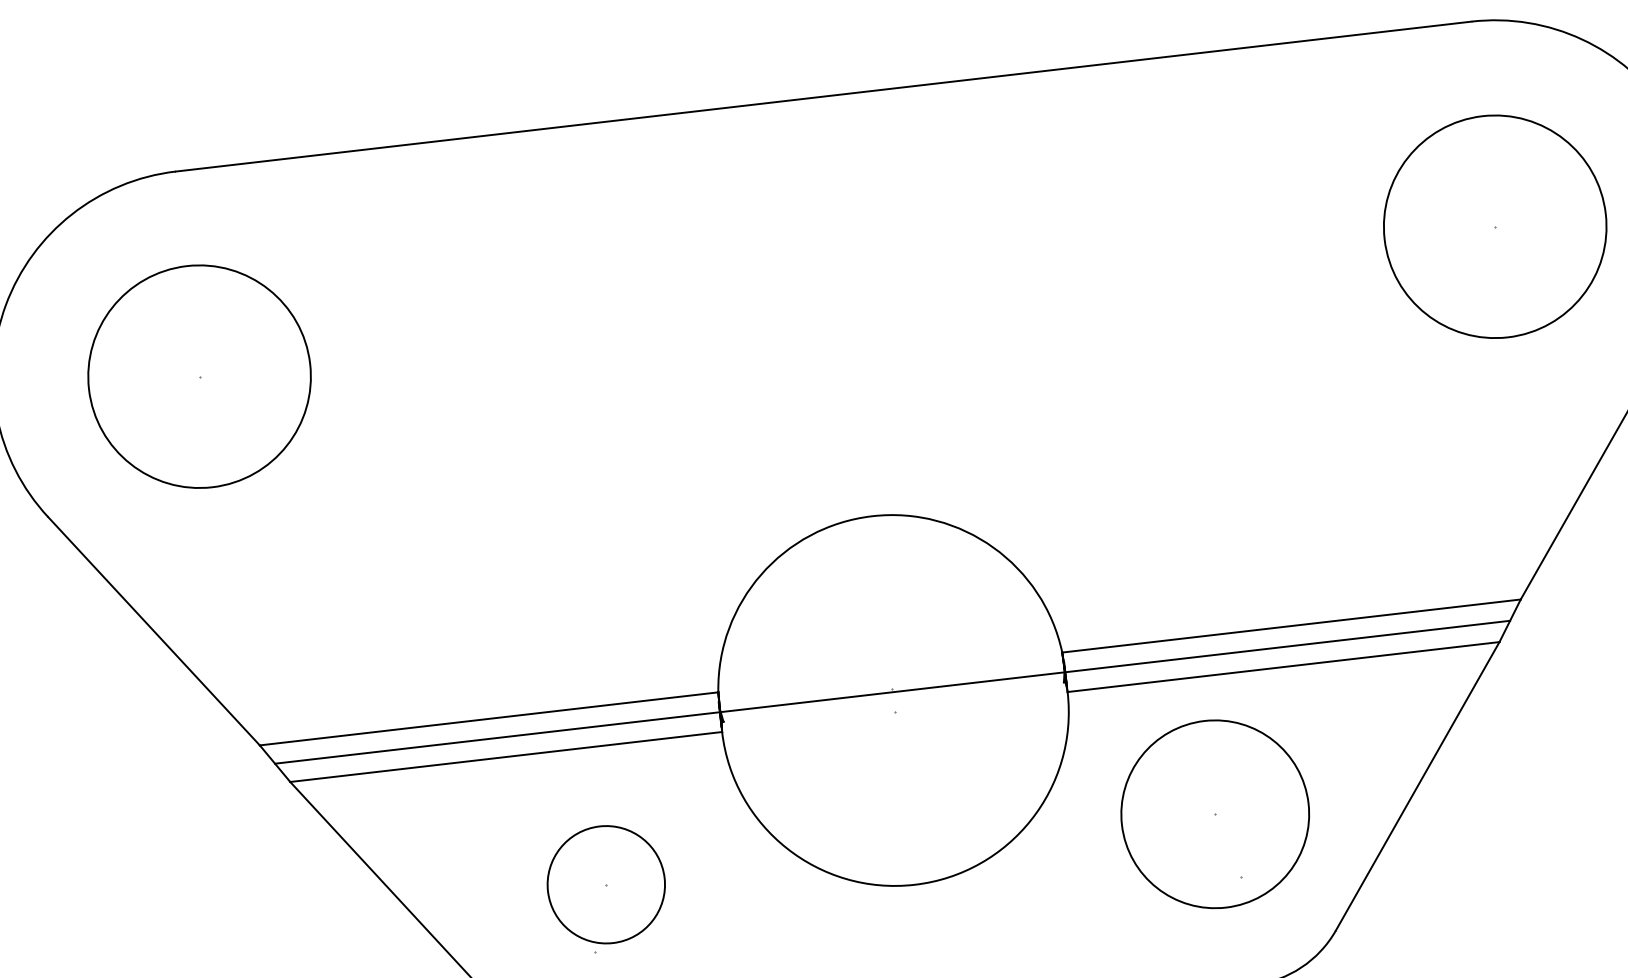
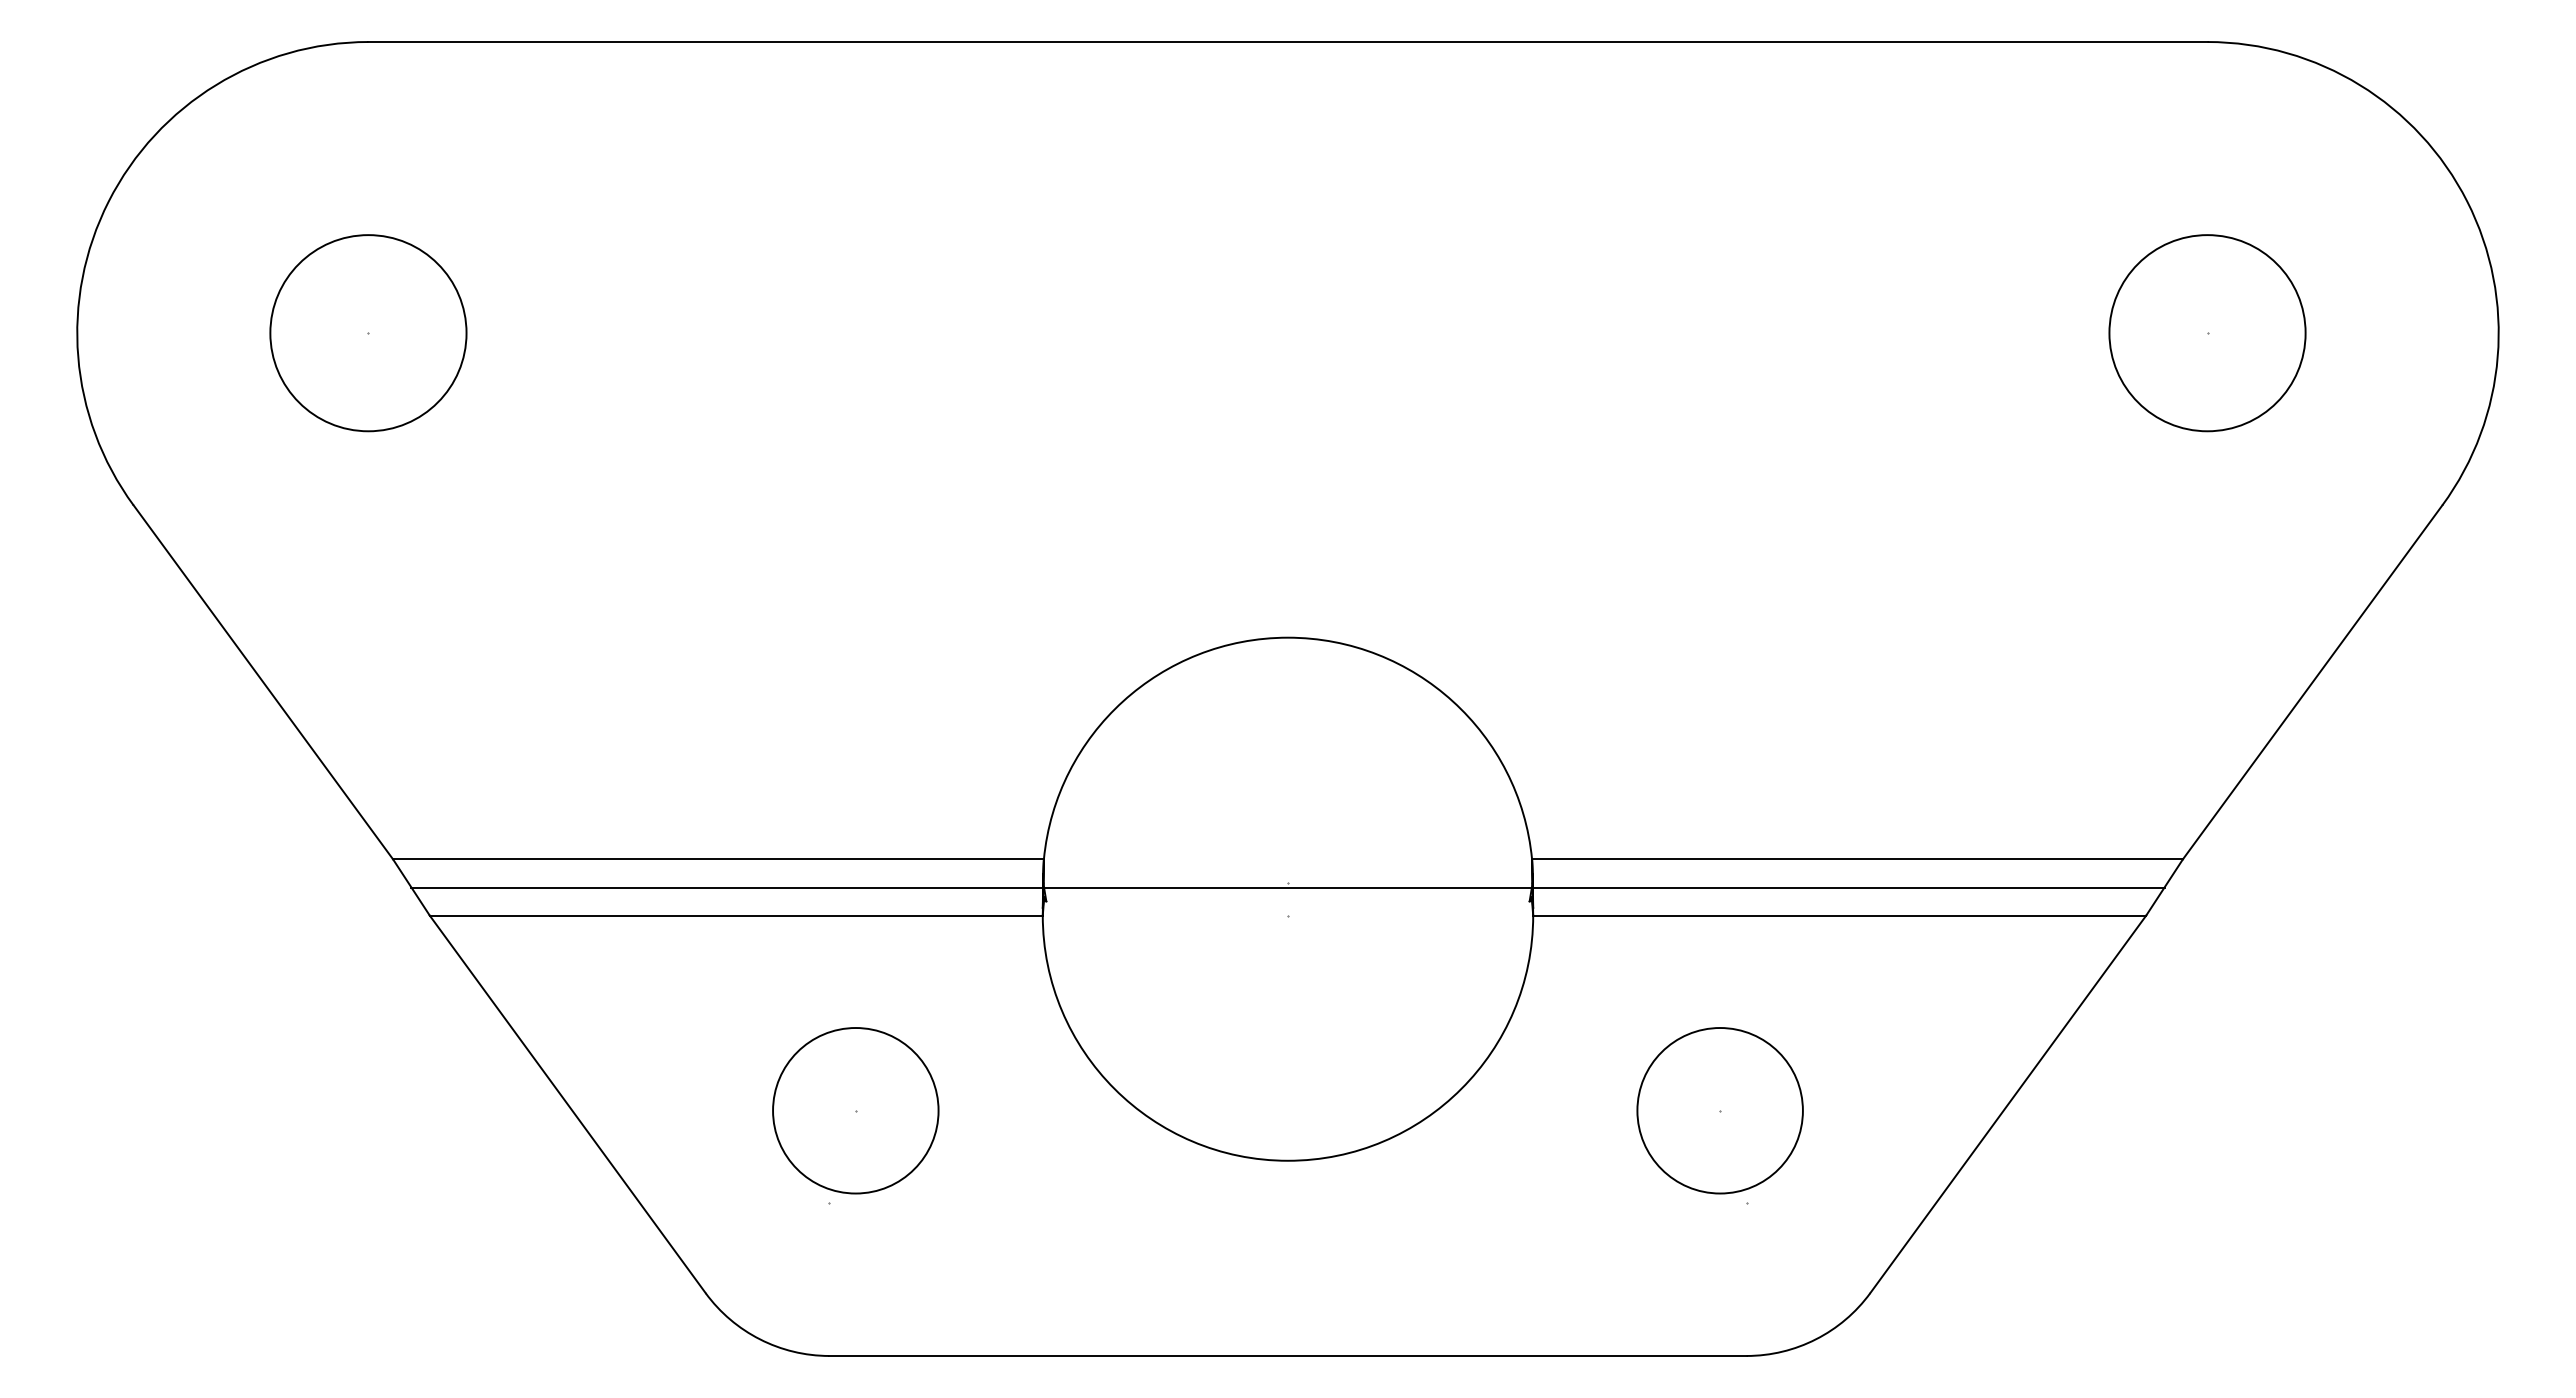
circle: (1495, 227) -> (2207, 333), size x0.62
circle: (199, 376) -> (368, 333), size x0.62
circle: (1214, 814) -> (1719, 1110), size x0.62

